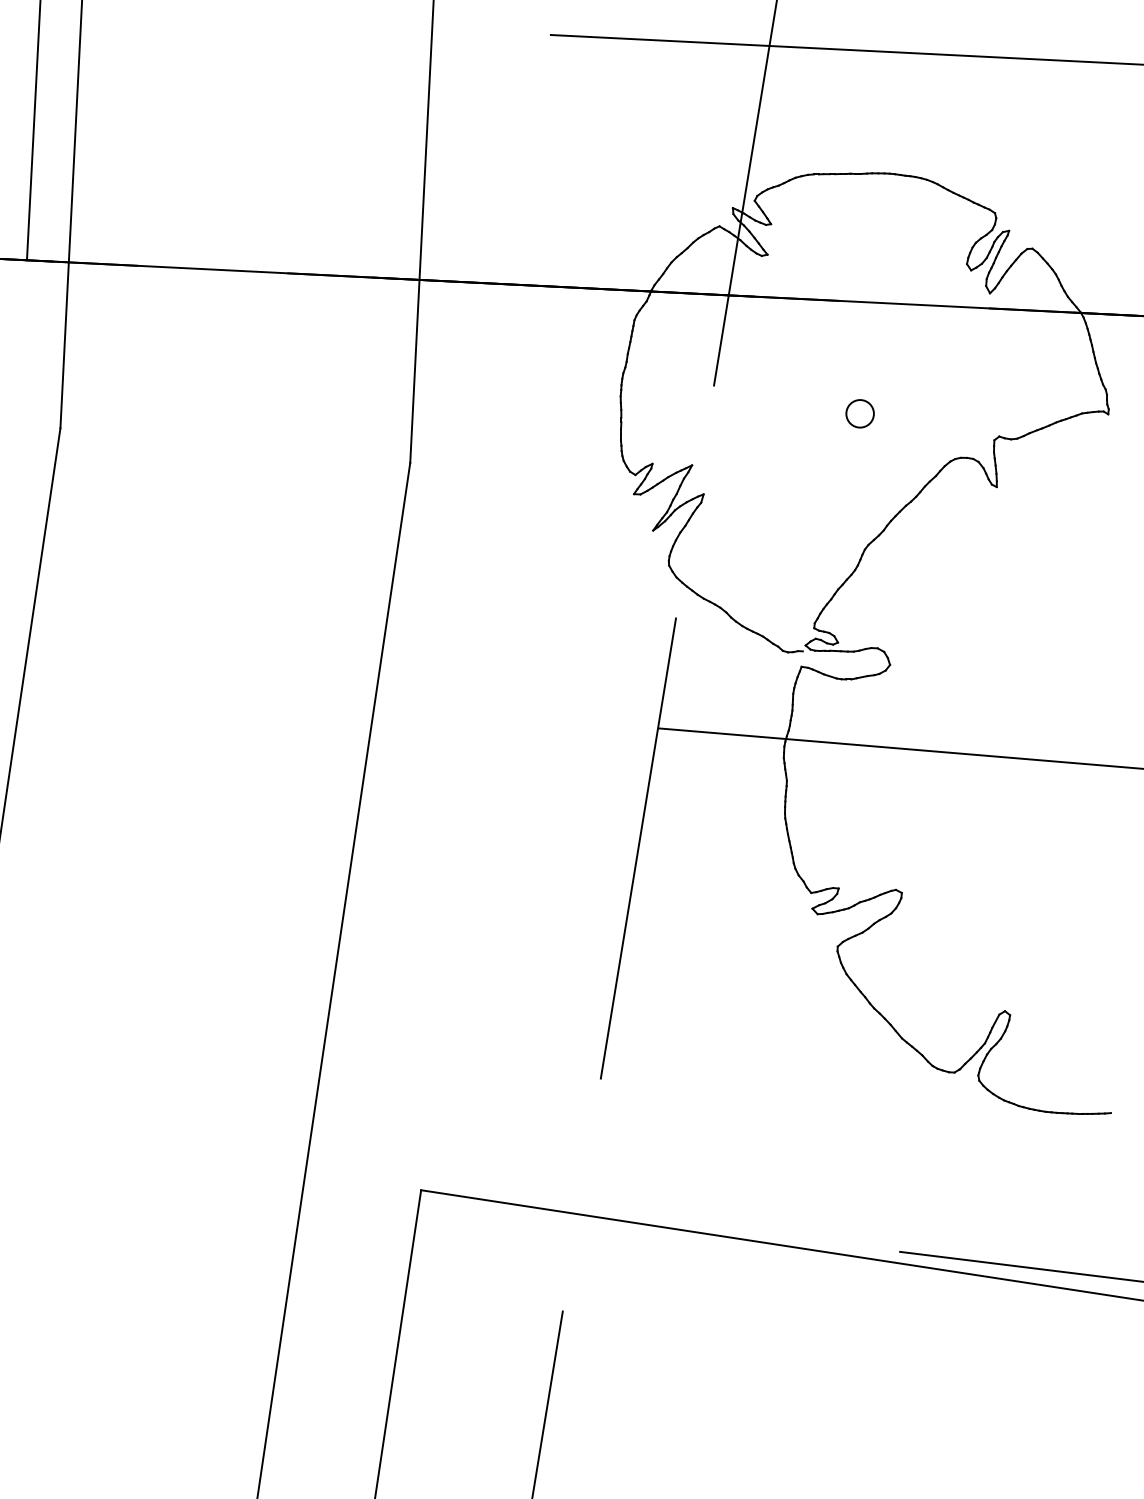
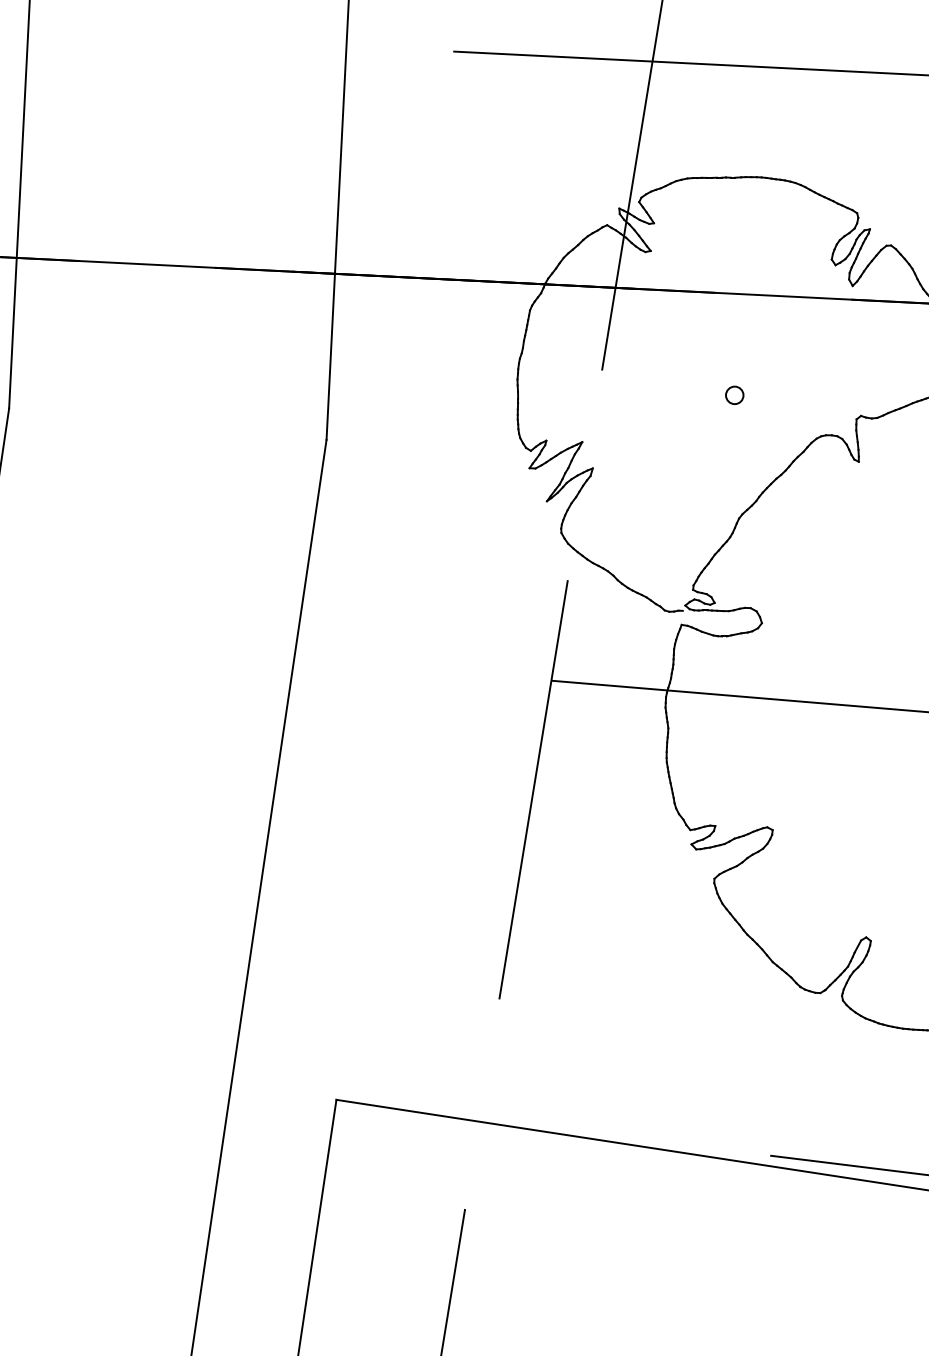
circle: (859, 413) -> (734, 395), size x0.7

